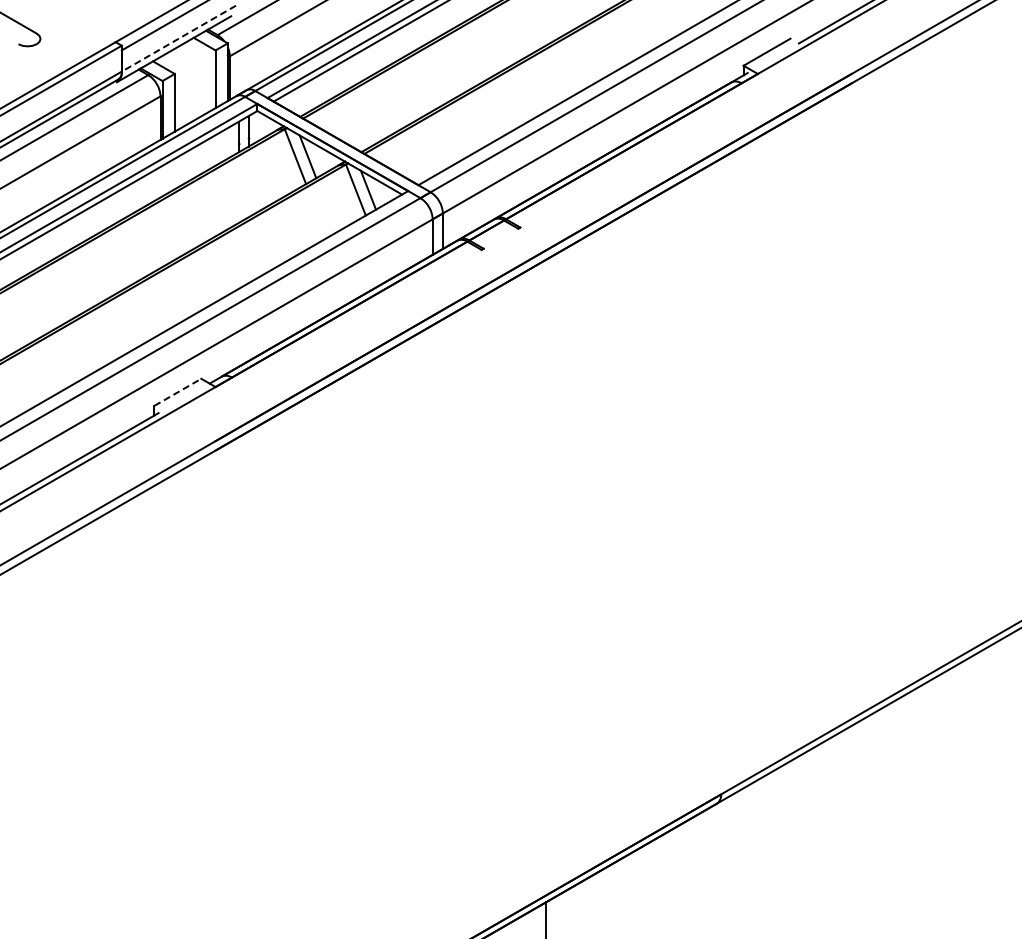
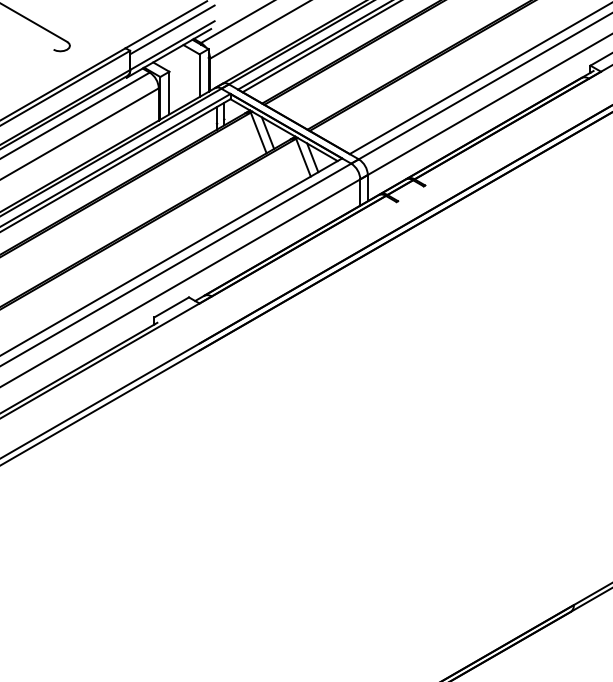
line: (178, 38) -> (172, 45), dashed -> solid
line: (178, 392) -> (172, 307), dashed -> solid

